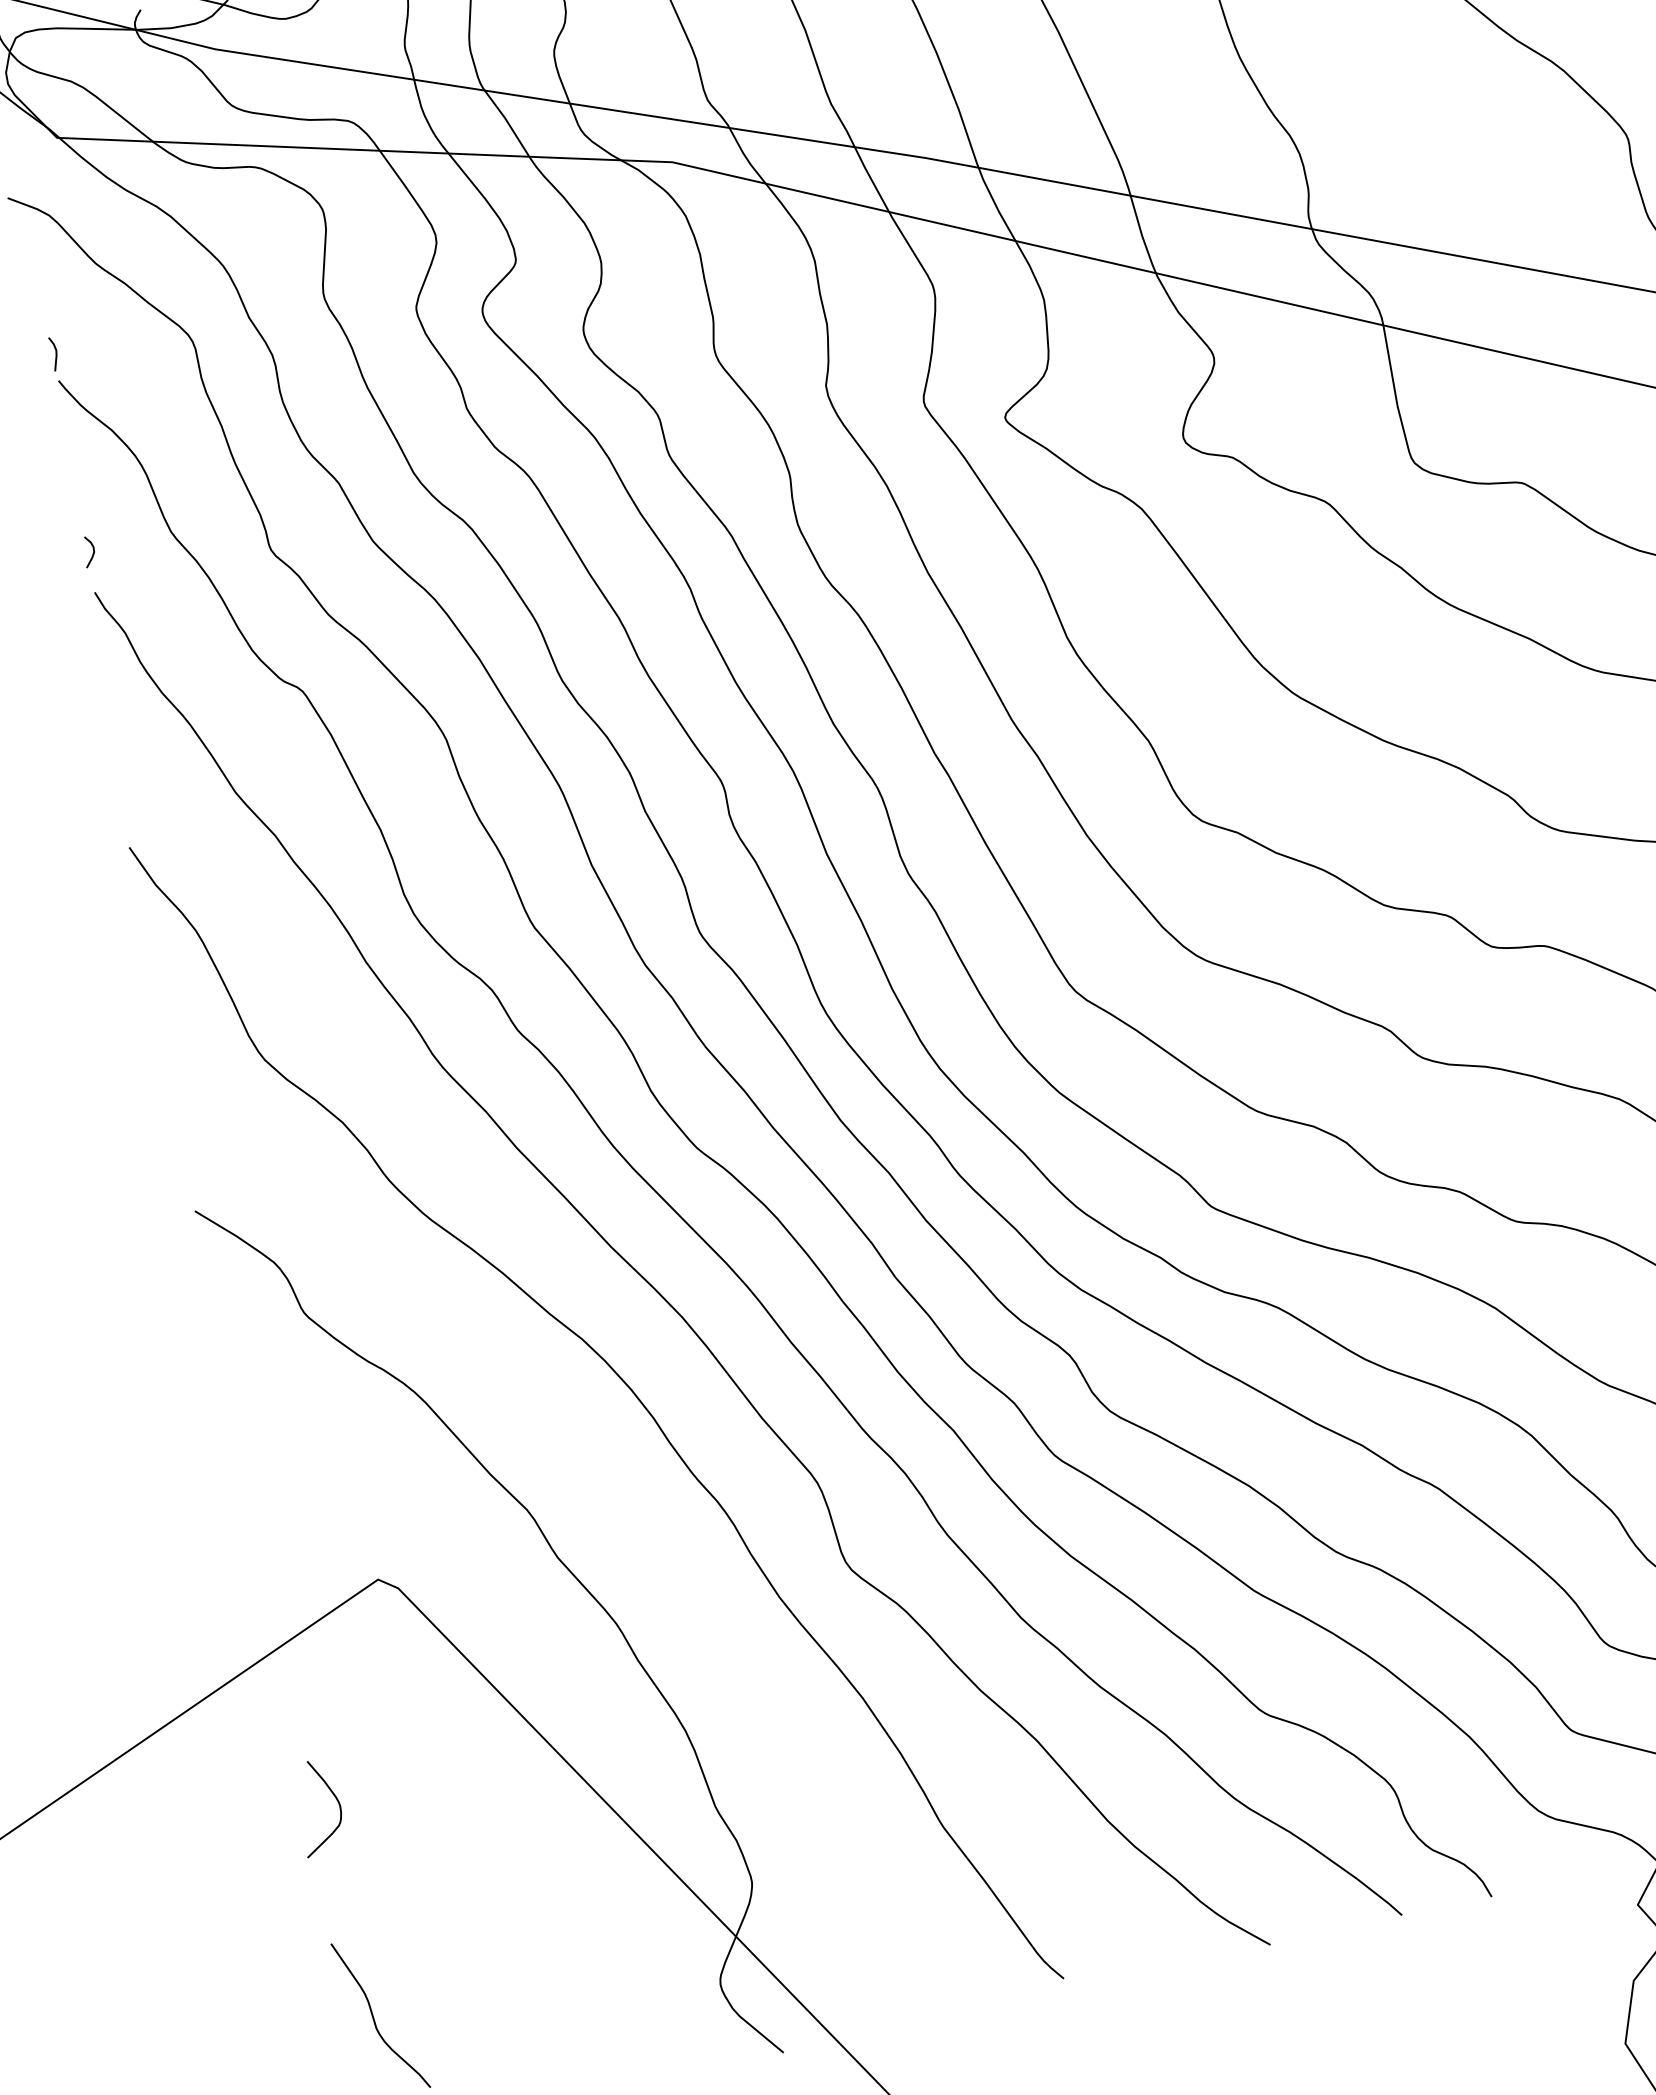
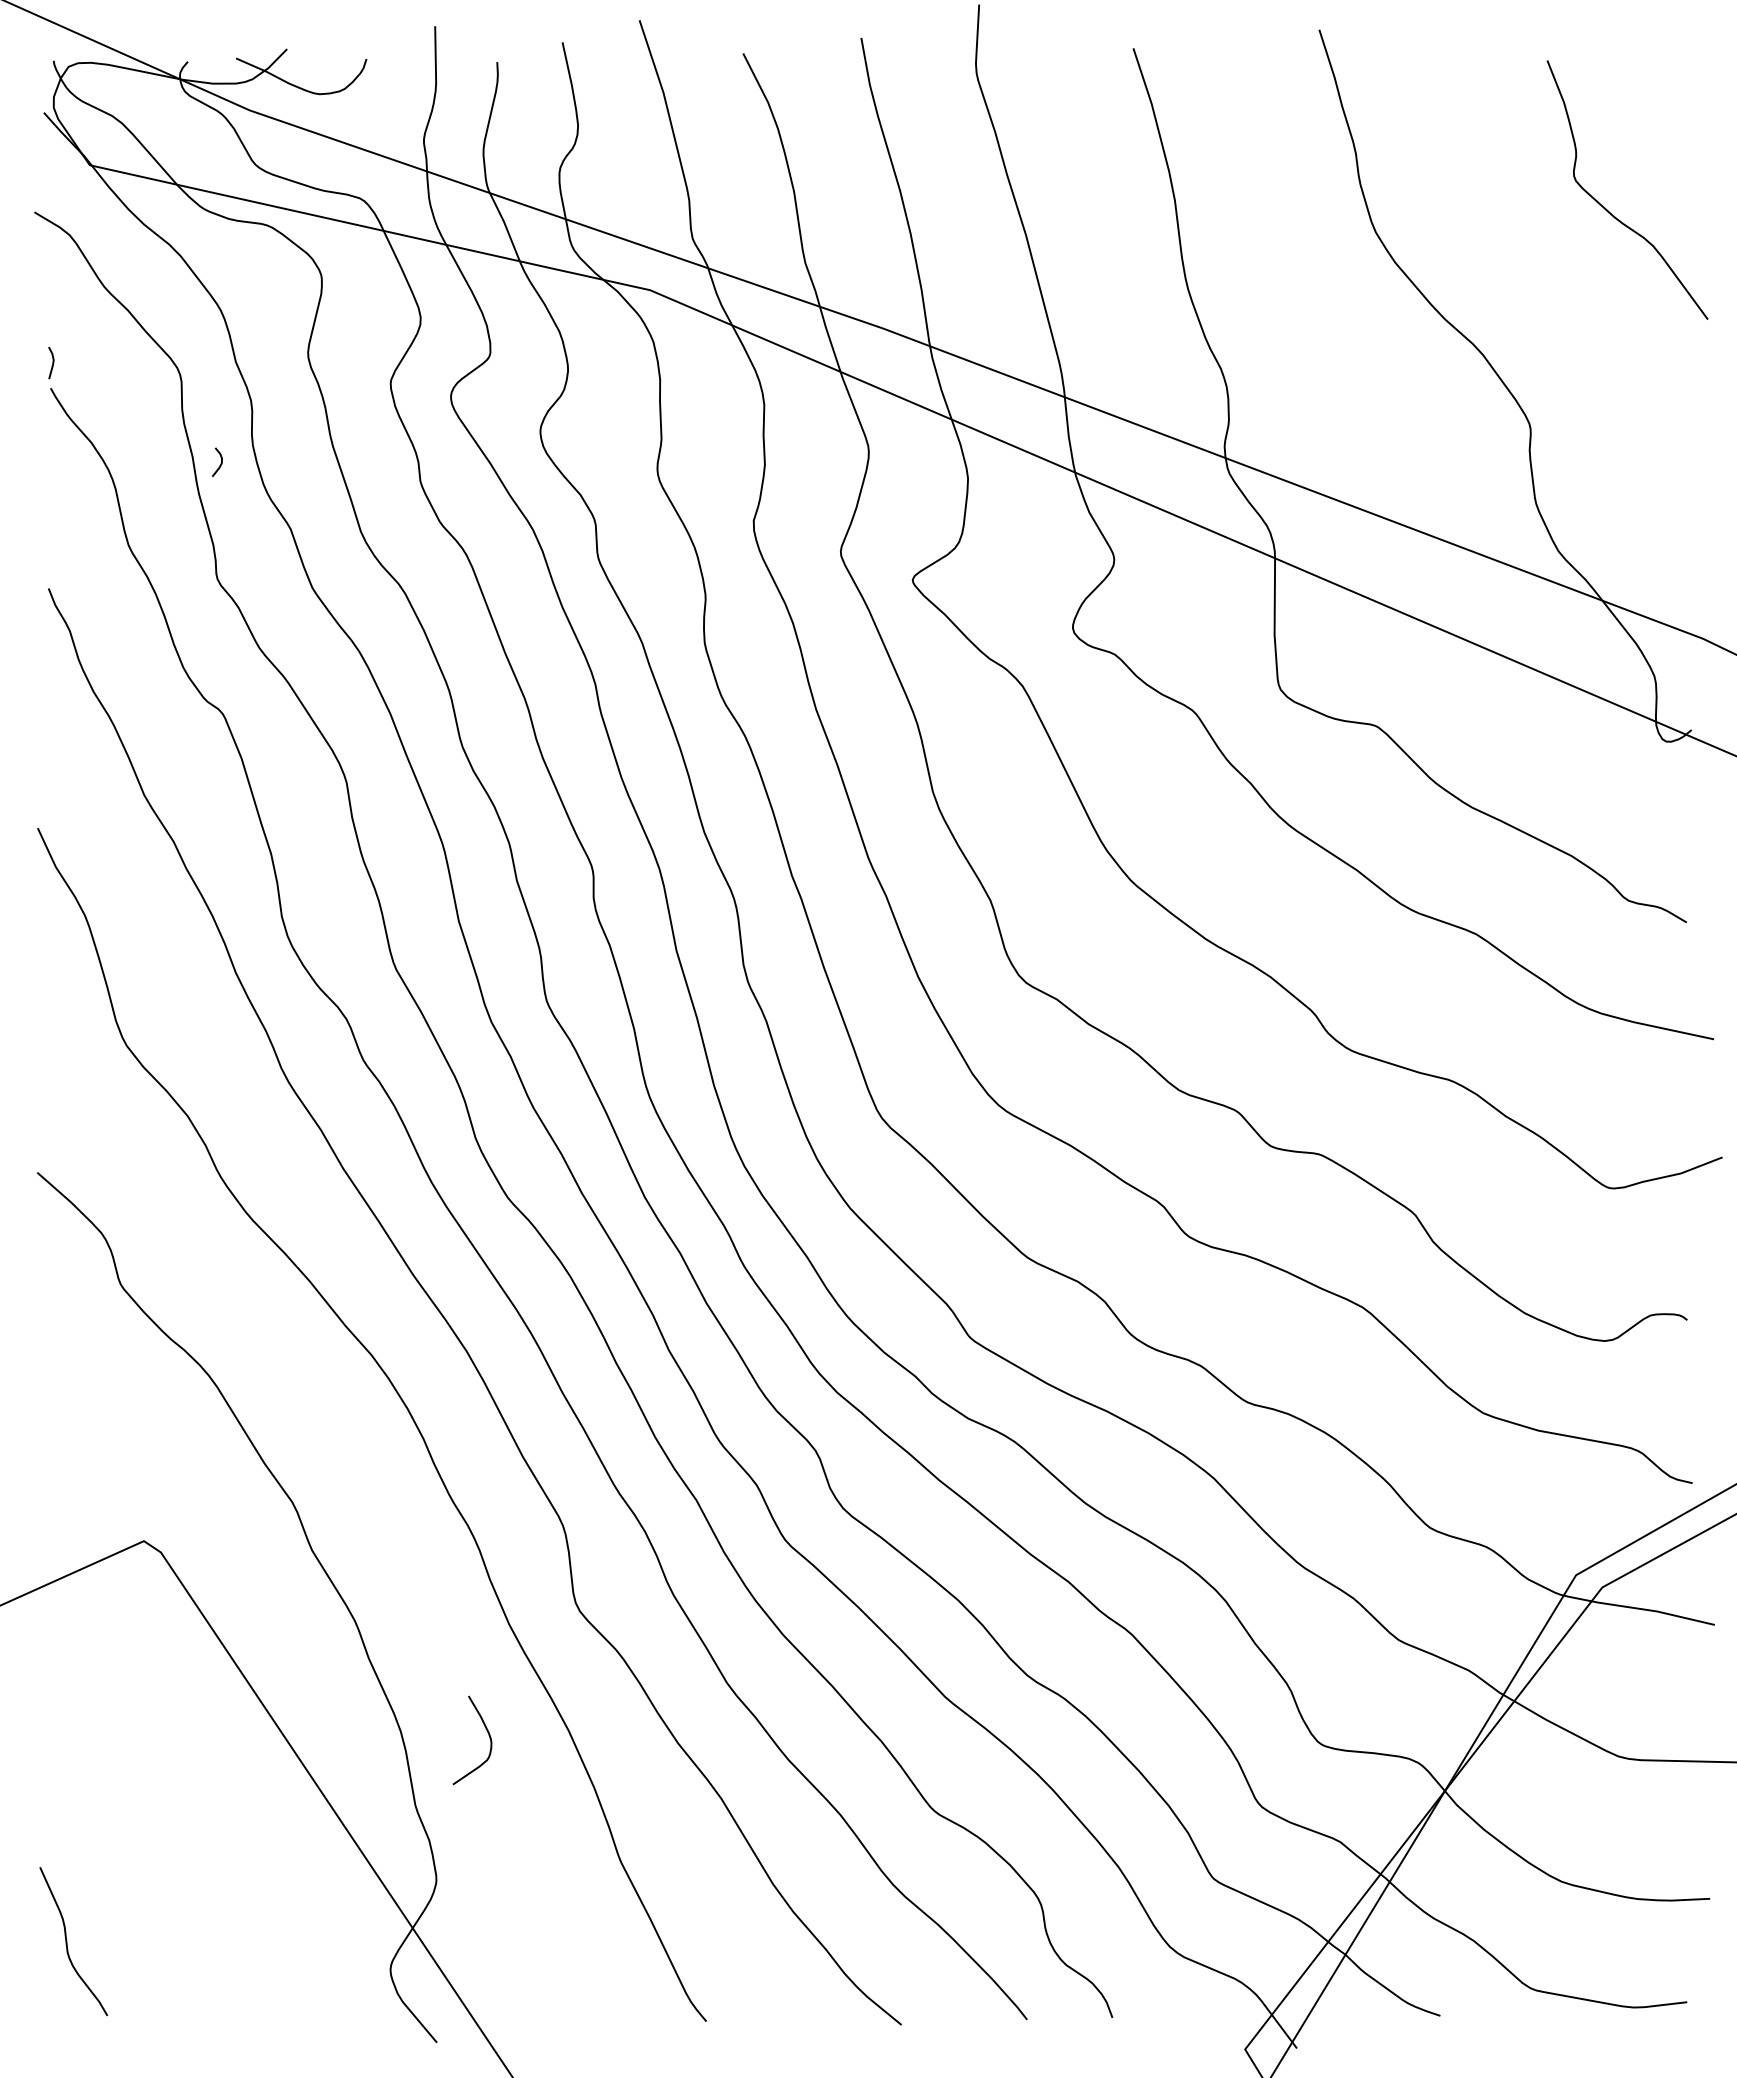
curve: (92, 552) -> (220, 463), moved
curve: (335, 1799) -> (488, 1735), moved

